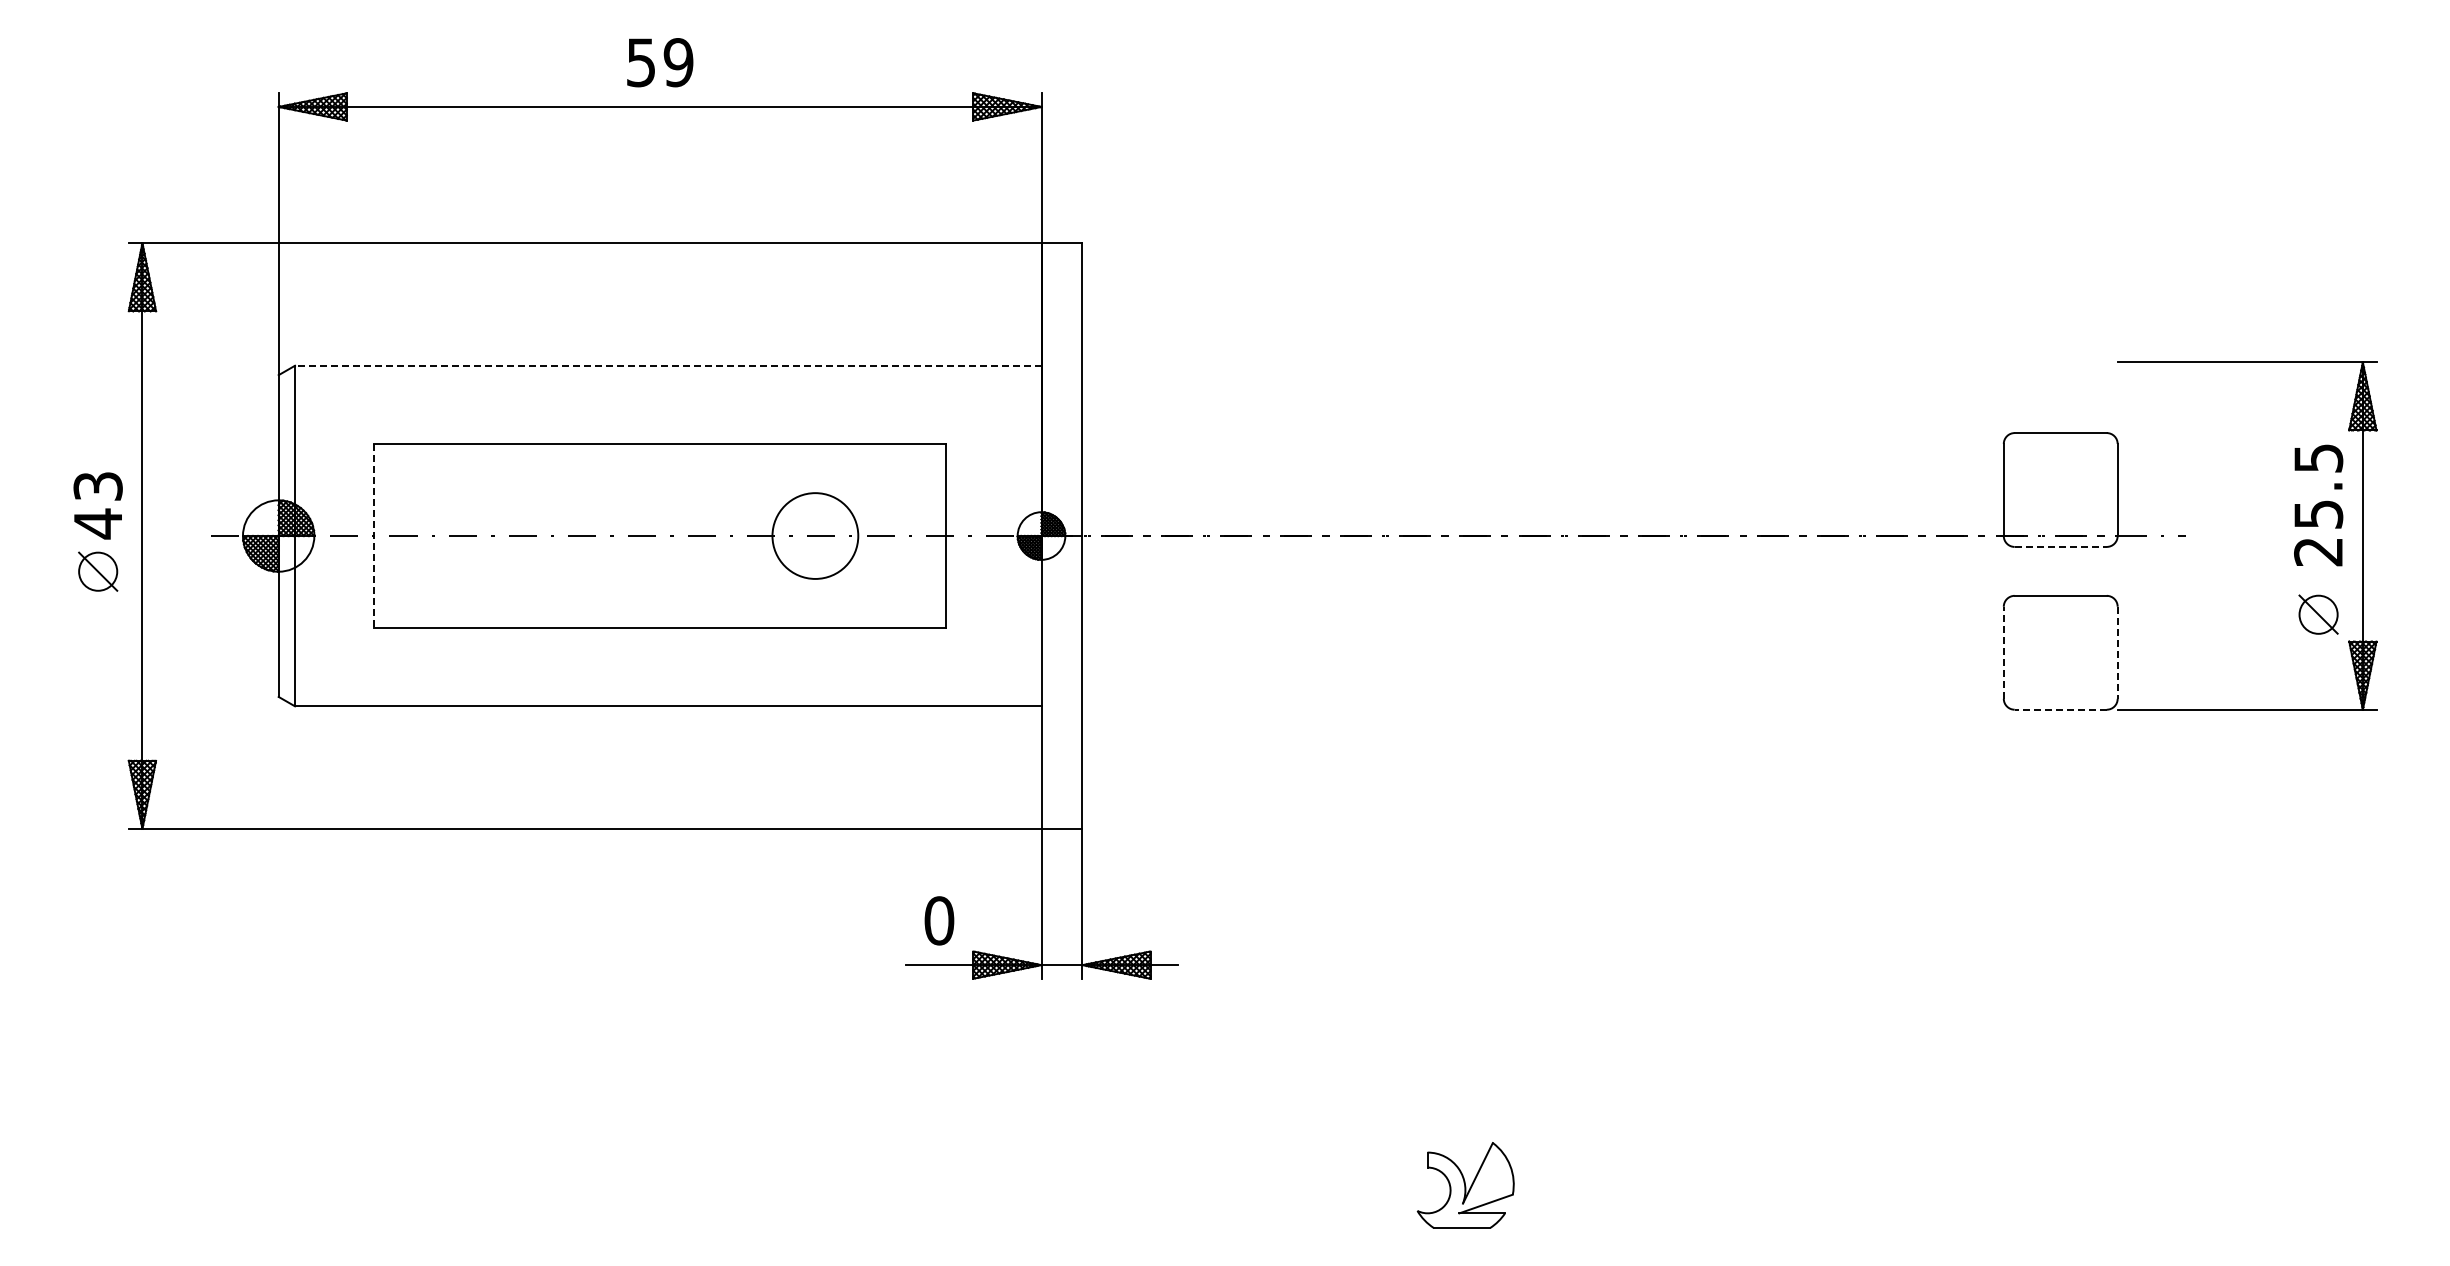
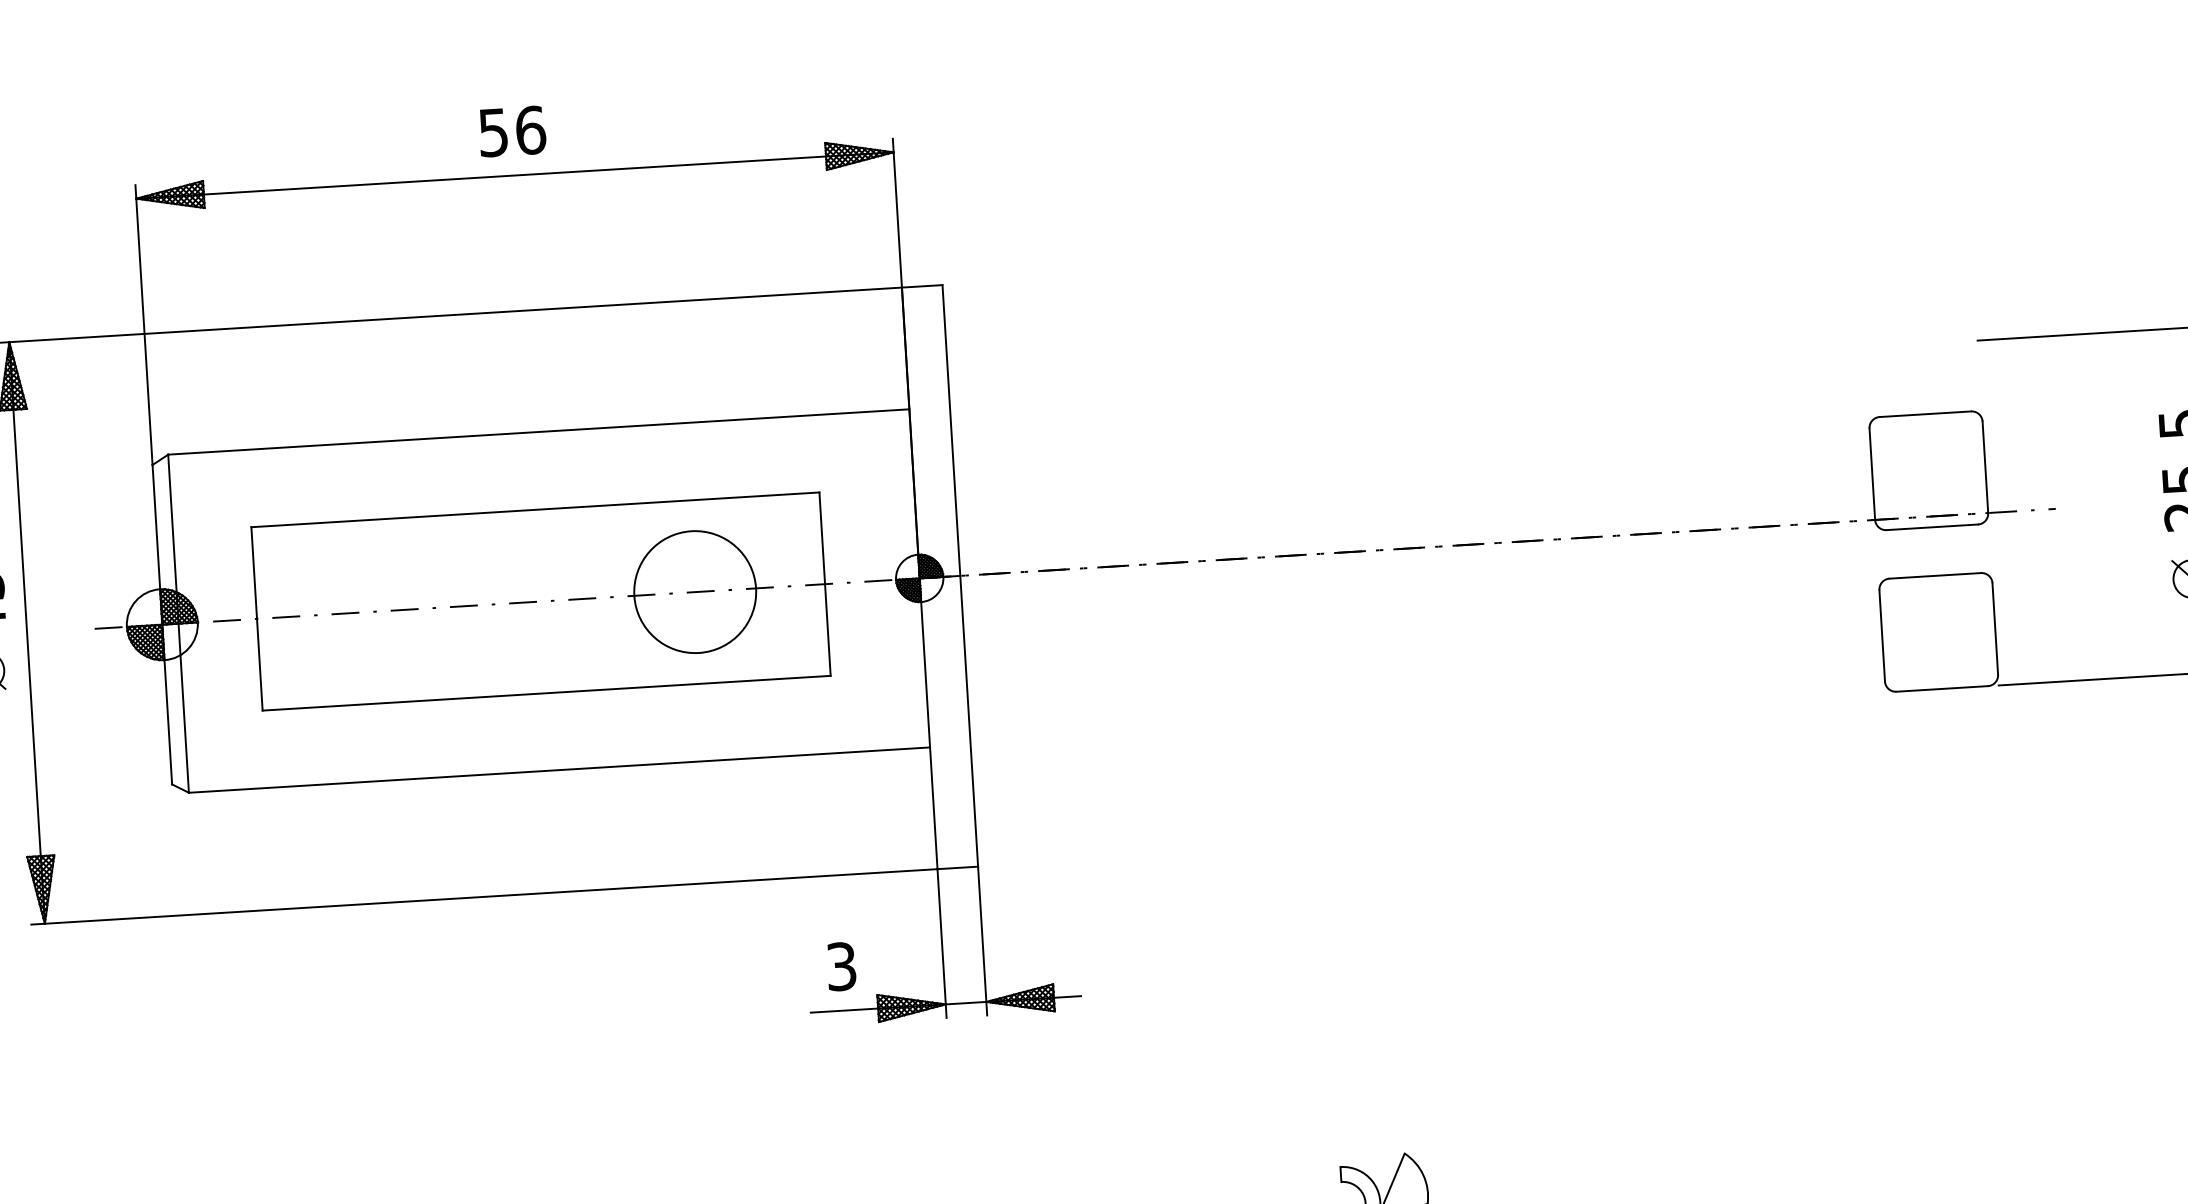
text: (678, 62) -> (530, 130), 59 -> 56
line: (667, 365) -> (538, 431), dashed -> solid
circle: (815, 535) -> (695, 591), size x1.43
line: (374, 536) -> (257, 619), dashed -> solid
line: (2061, 546) -> (1933, 526), dashed -> solid
line: (2003, 652) -> (1881, 635), dashed -> solid
line: (2117, 653) -> (1995, 629), dashed -> solid
line: (2060, 709) -> (1941, 688), dashed -> solid
text: (939, 920) -> (841, 966), 0 -> 3

